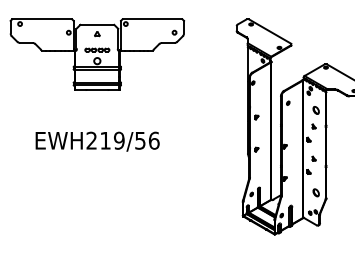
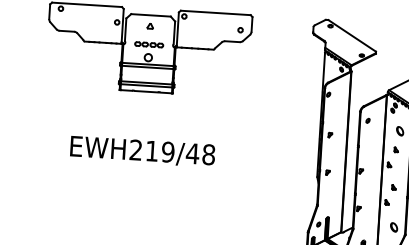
text: (146, 140) -> (199, 153), EWH219/56 -> EWH219/48

